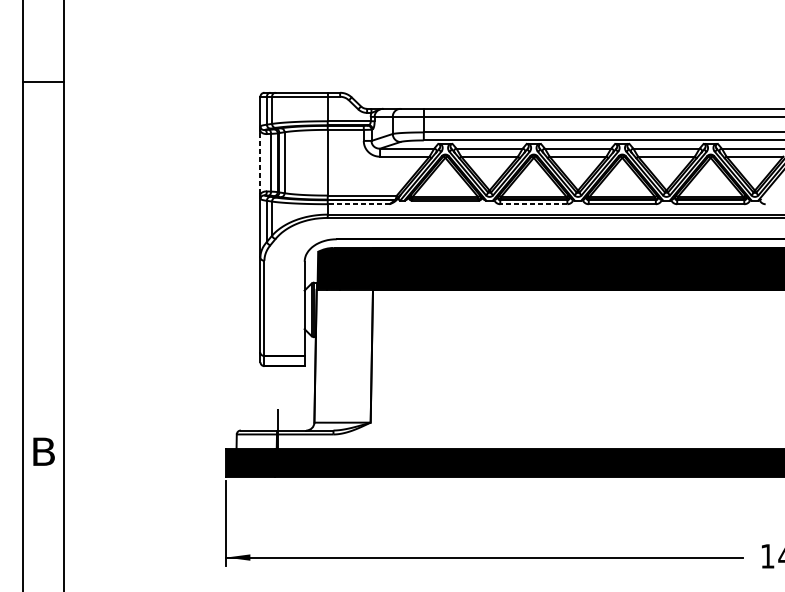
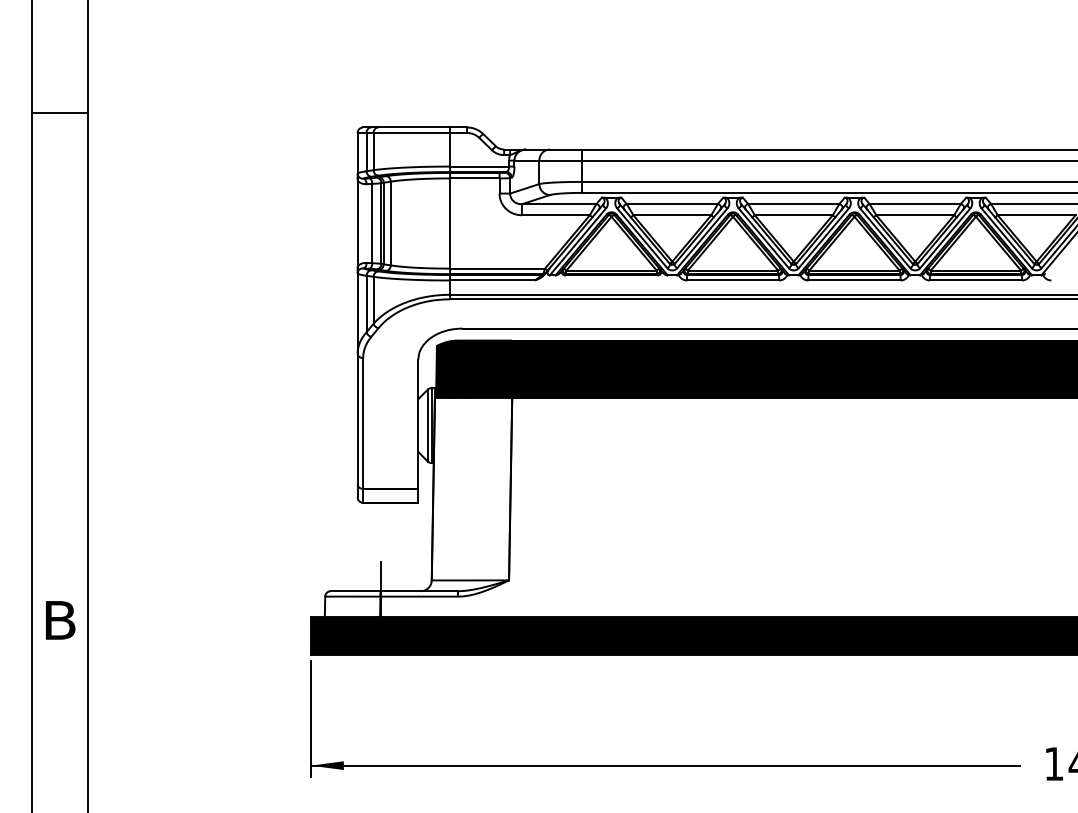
line: (260, 162) -> (357, 223), dashed -> solid
line: (358, 204) -> (492, 280), dashed -> solid
line: (533, 204) -> (732, 280), dashed -> solid

